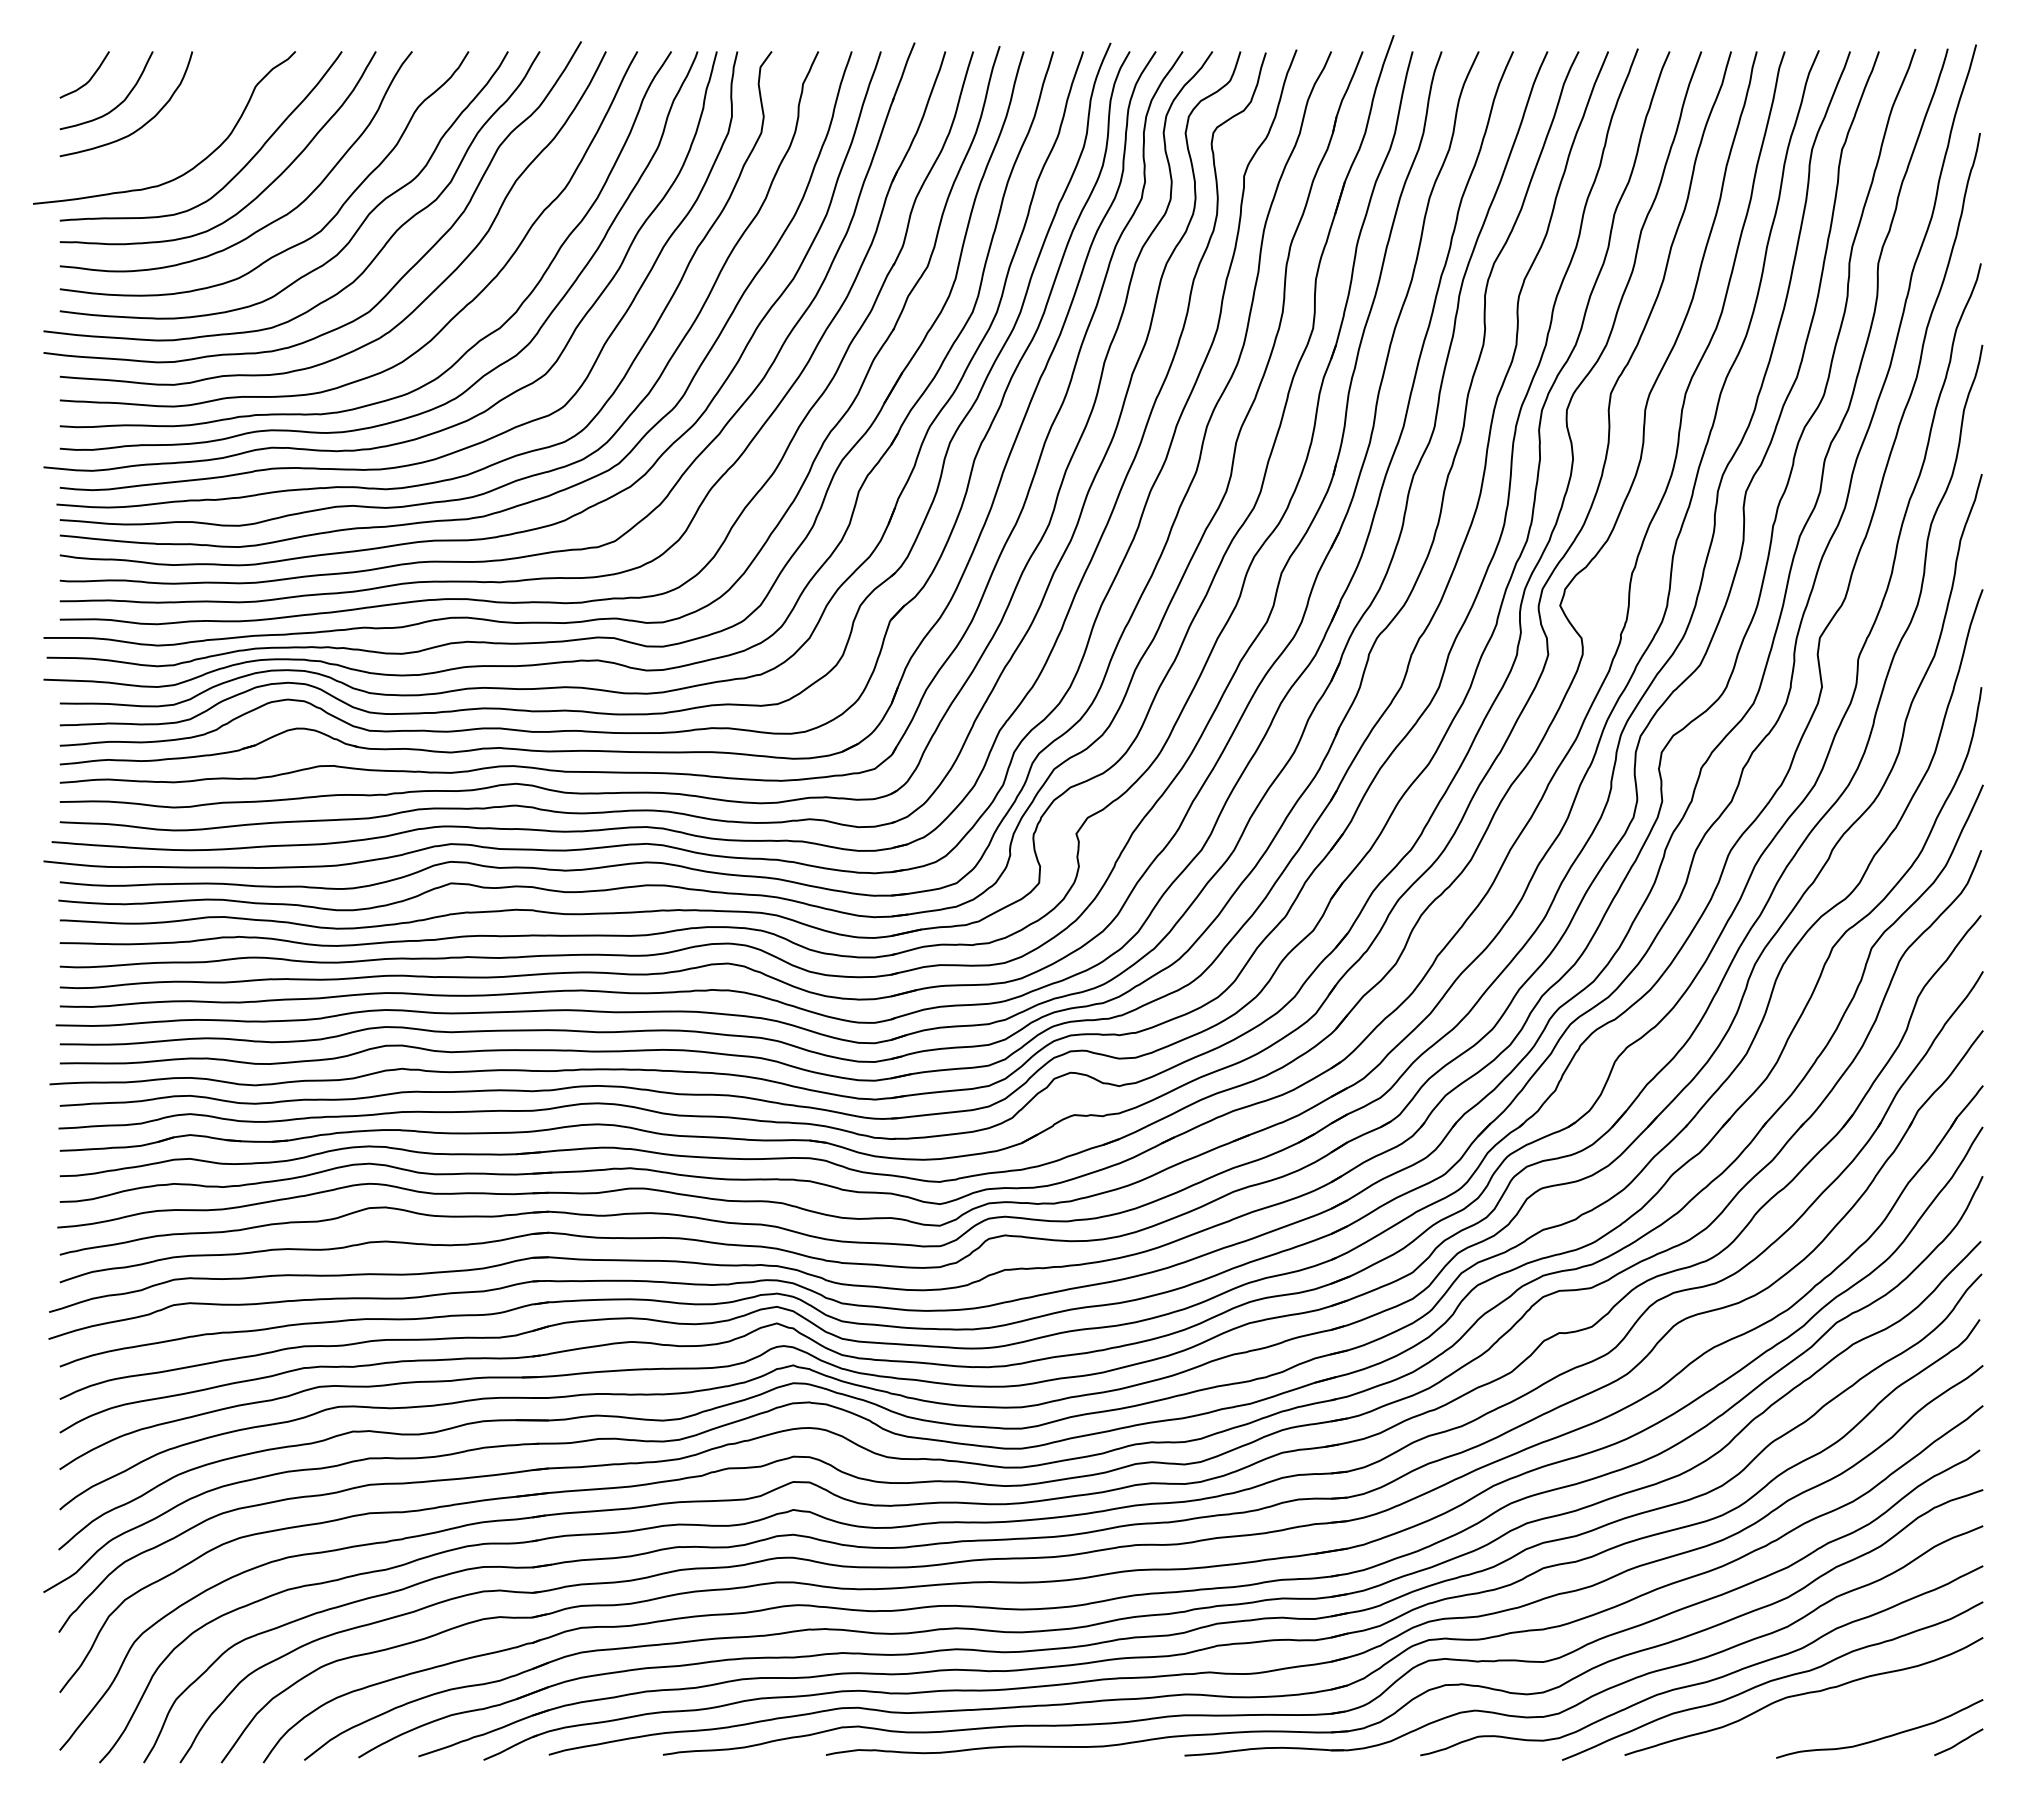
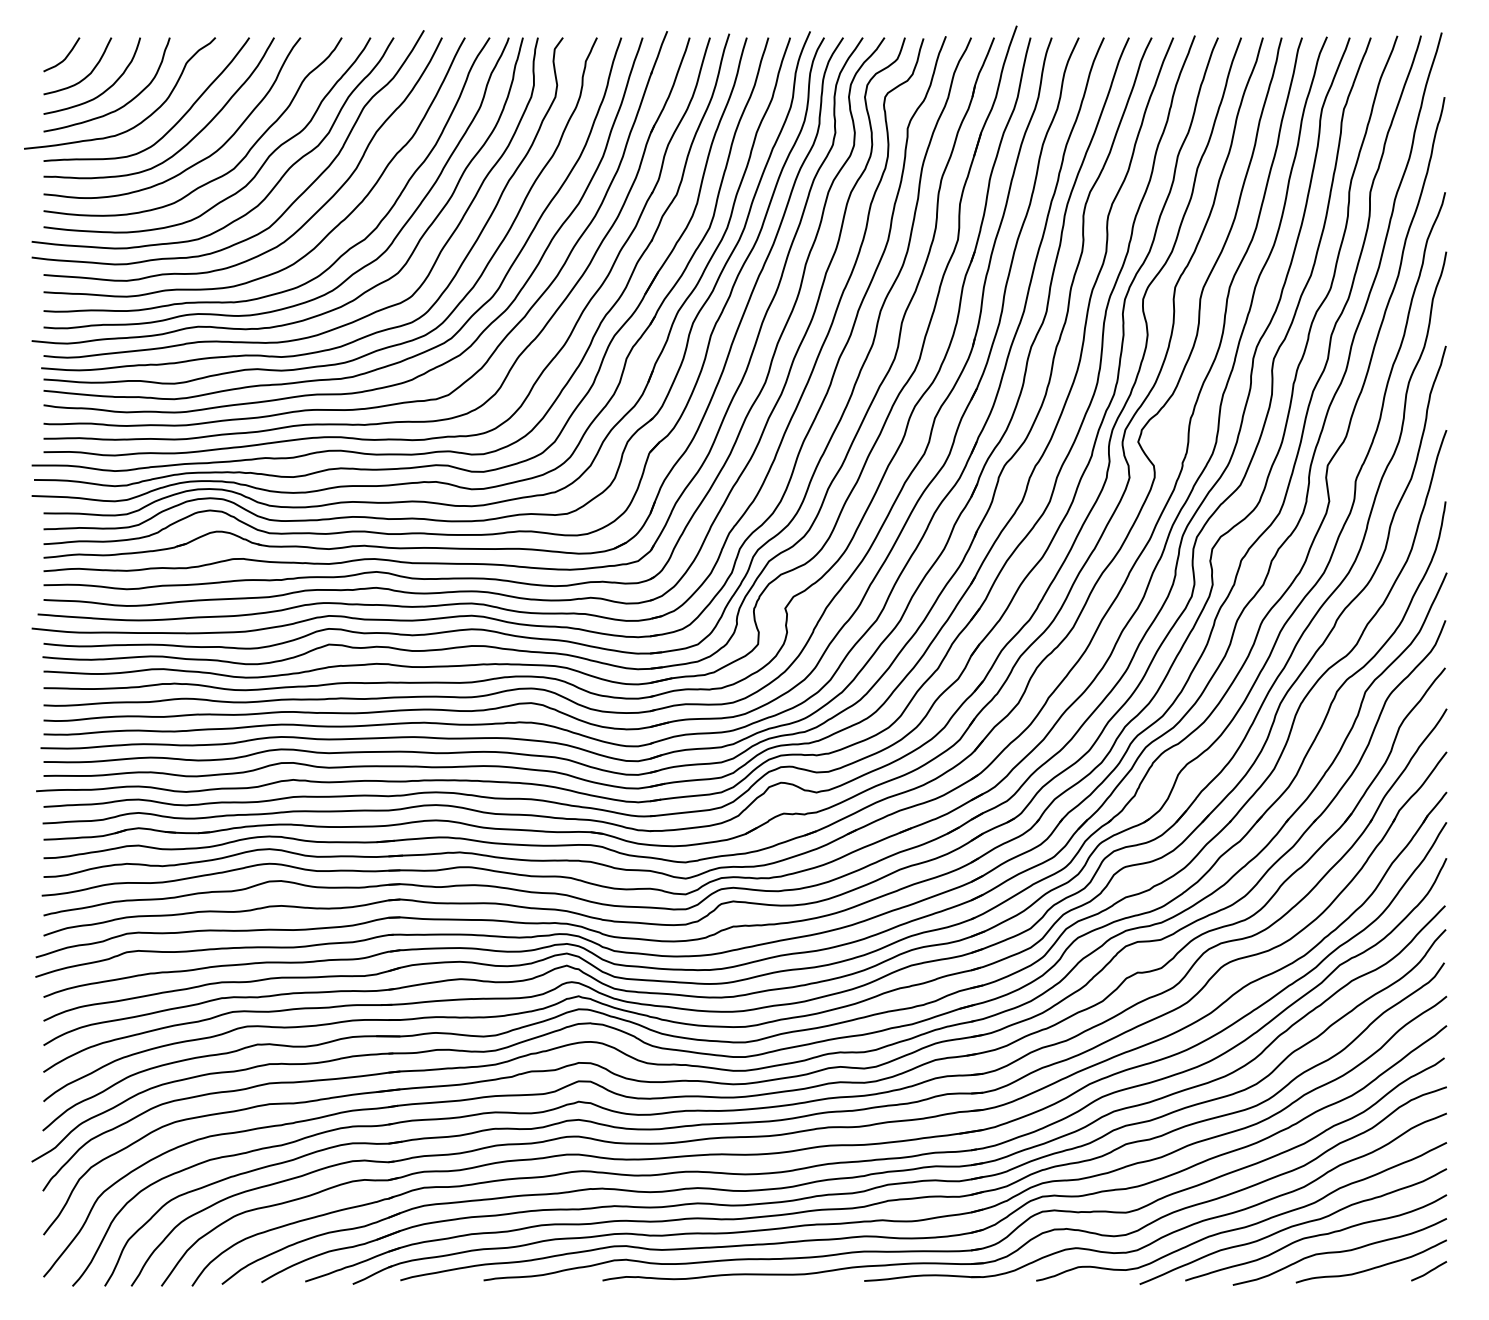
curve: (165, 146) -> (120, 106), added
curve: (1836, 1715) -> (1339, 1251), added

